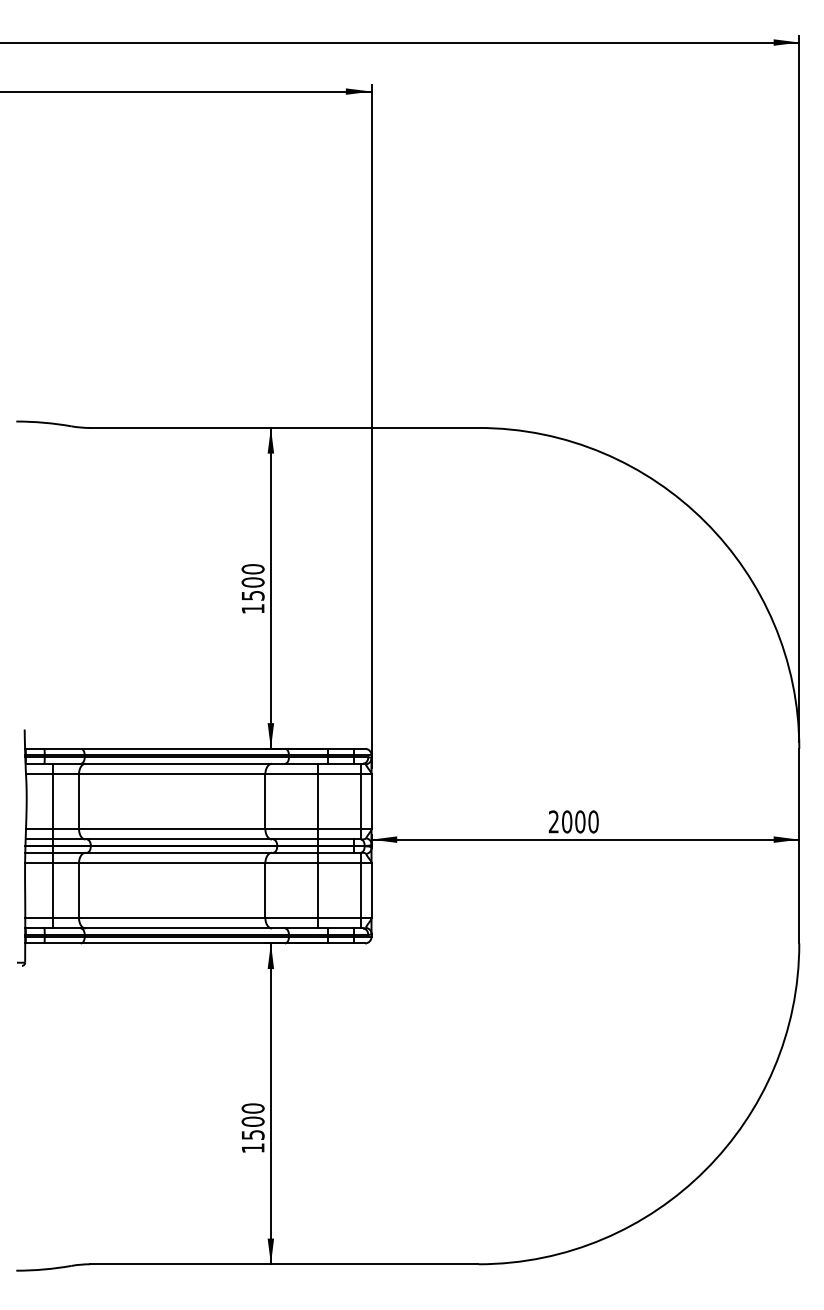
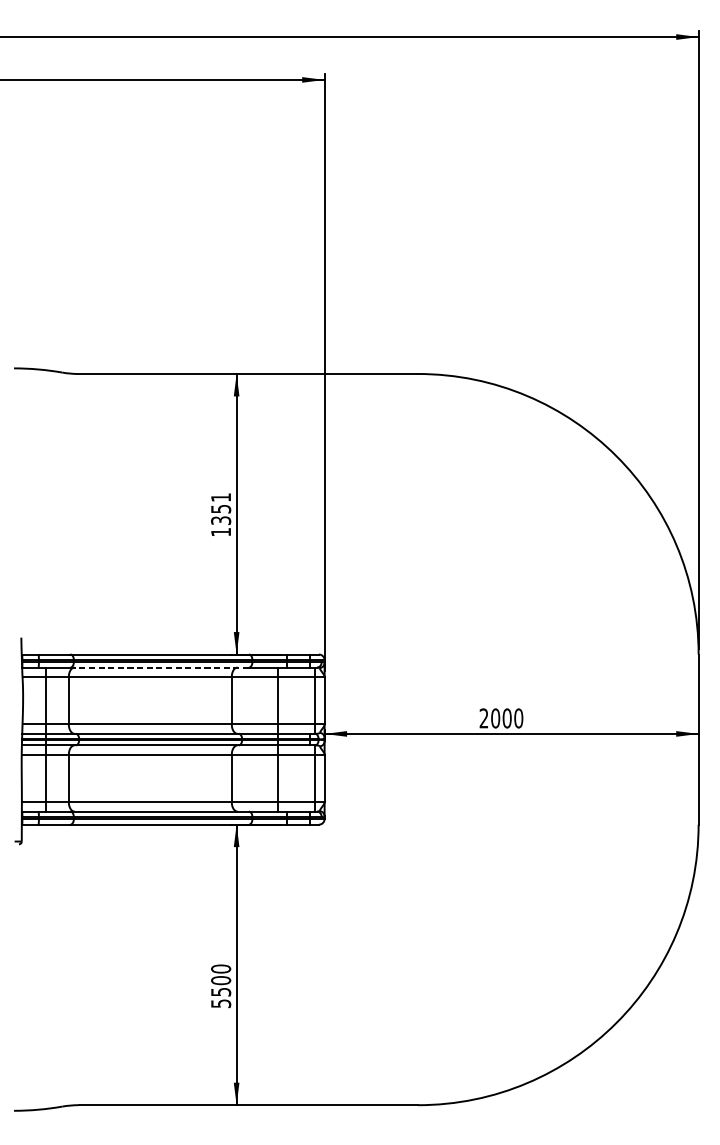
text: (252, 582) -> (220, 509), 1500 -> 1351
line: (182, 763) -> (159, 667), solid -> dashed
text: (253, 1148) -> (221, 1003), 1500 -> 5500

